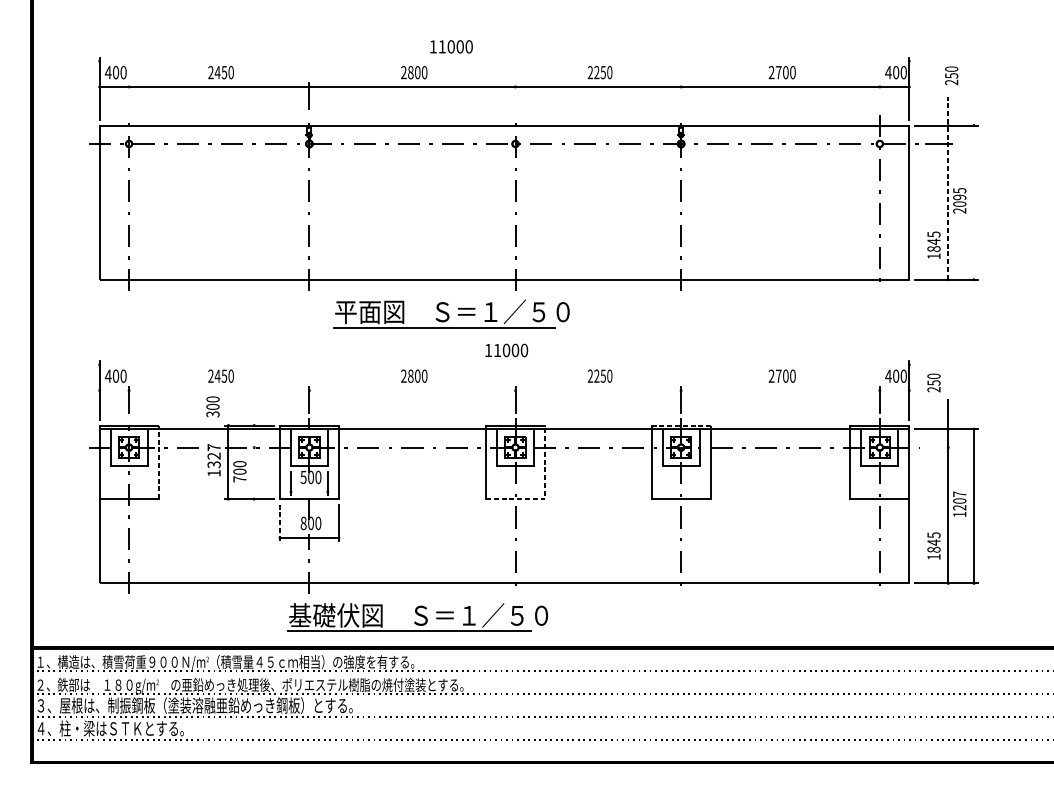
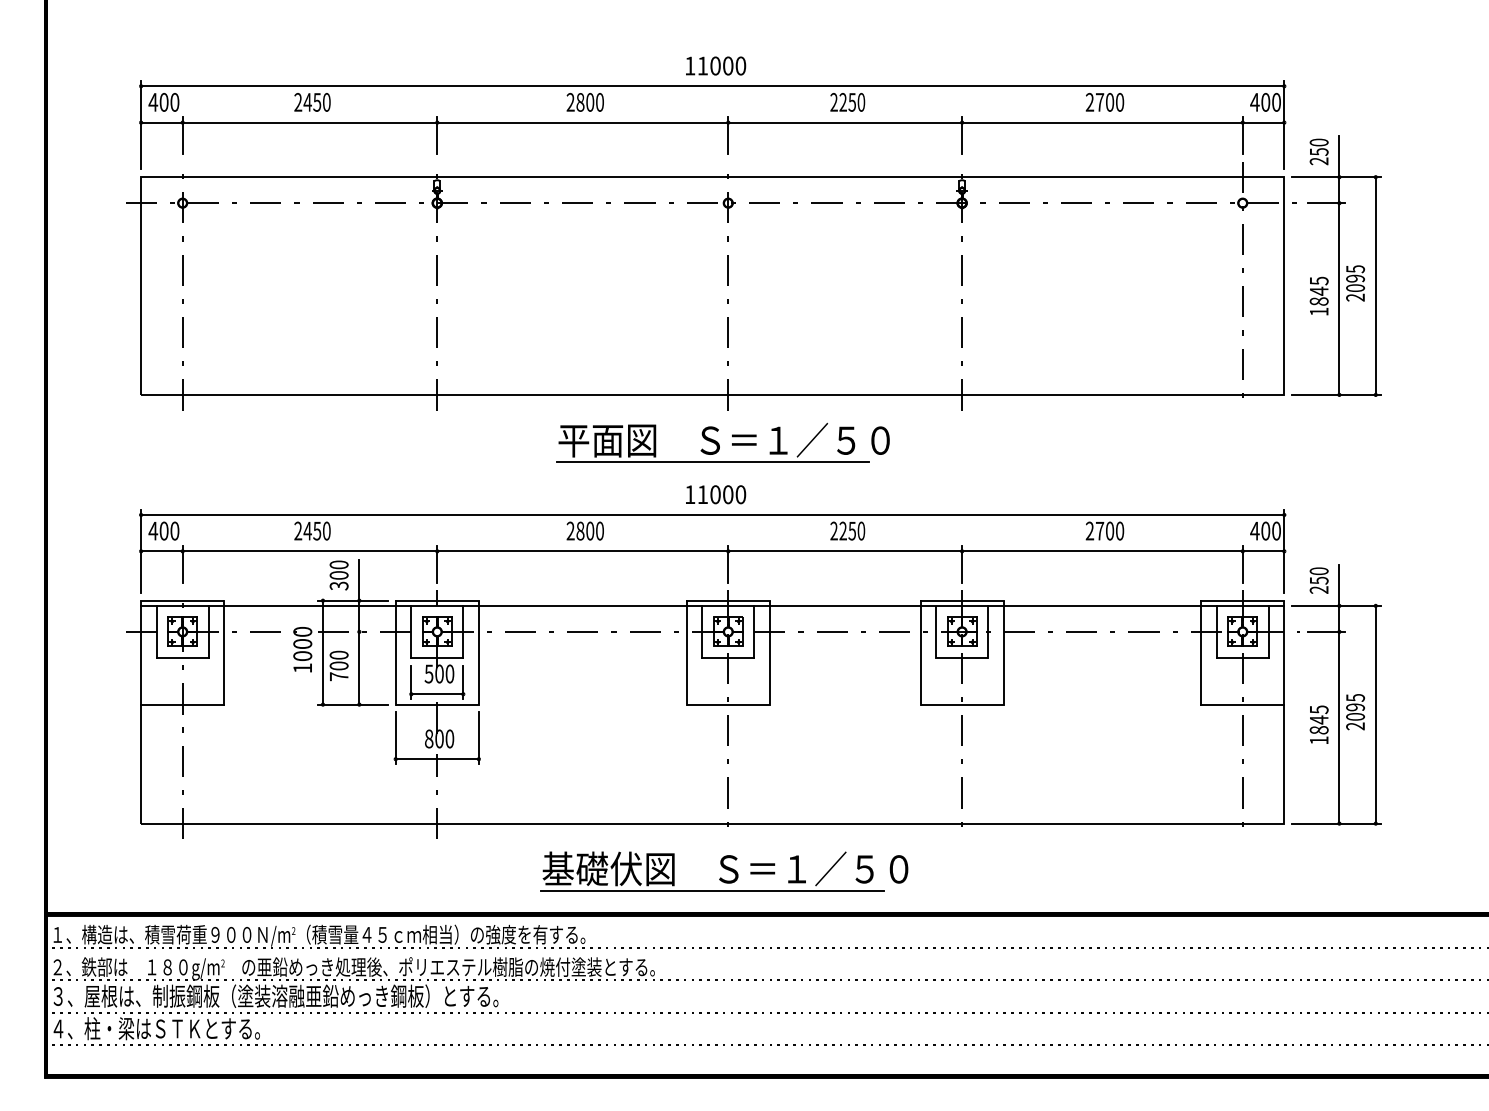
text: (451, 46) -> (716, 65), moved
line: (504, 61) -> (712, 86), added
text: (951, 75) -> (1318, 151), moved
line: (128, 96) -> (182, 135), added
line: (515, 96) -> (728, 135), added
line: (681, 96) -> (962, 135), added
line: (879, 96) -> (1242, 135), added
line: (948, 188) -> (1339, 265), dashed -> solid
line: (973, 202) -> (1375, 285), added
text: (933, 244) -> (1318, 295), moved
part: (451, 313) -> (722, 442), moved
line: (504, 364) -> (712, 514), added
text: (933, 382) -> (1318, 580), moved
line: (504, 390) -> (712, 551), added
text: (212, 406) -> (338, 575), moved
line: (681, 425) -> (962, 600), dashed -> solid
line: (254, 447) -> (359, 631), added
line: (938, 447) -> (1325, 631), added
text: (213, 455) -> (302, 643), 1327 -> 1000
line: (158, 462) -> (224, 652), dashed -> solid
line: (309, 491) -> (437, 694), added
line: (544, 491) -> (769, 694), dashed -> solid
text: (959, 504) -> (1355, 712), 1207 -> 2095
line: (279, 523) -> (395, 738), dashed -> solid
text: (933, 545) -> (1318, 724), moved
part: (417, 617) -> (724, 871), moved

